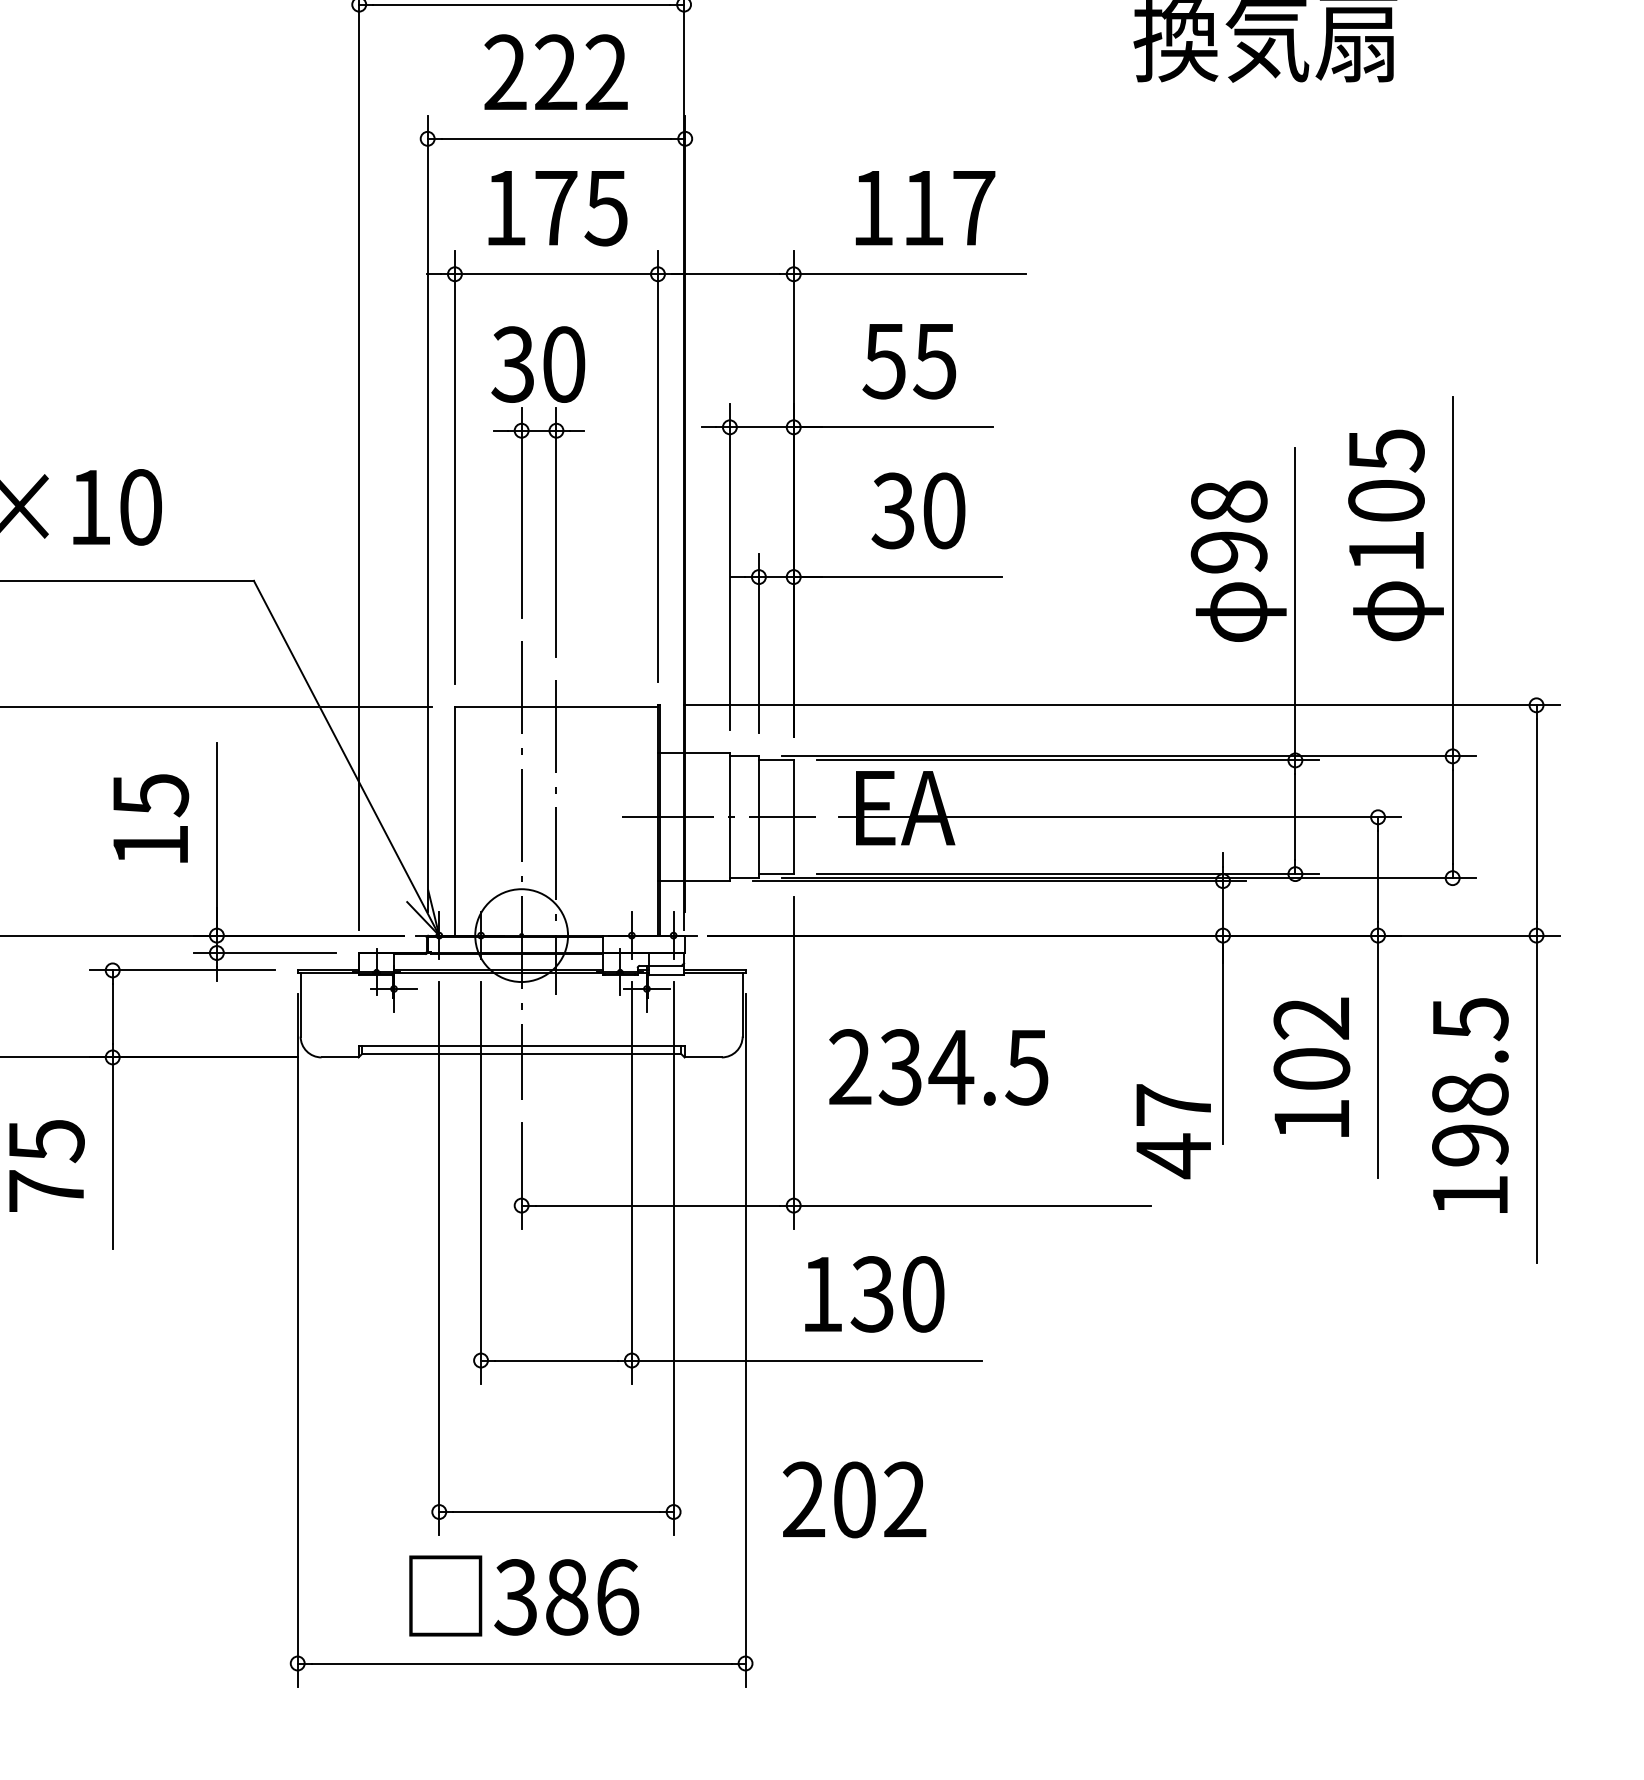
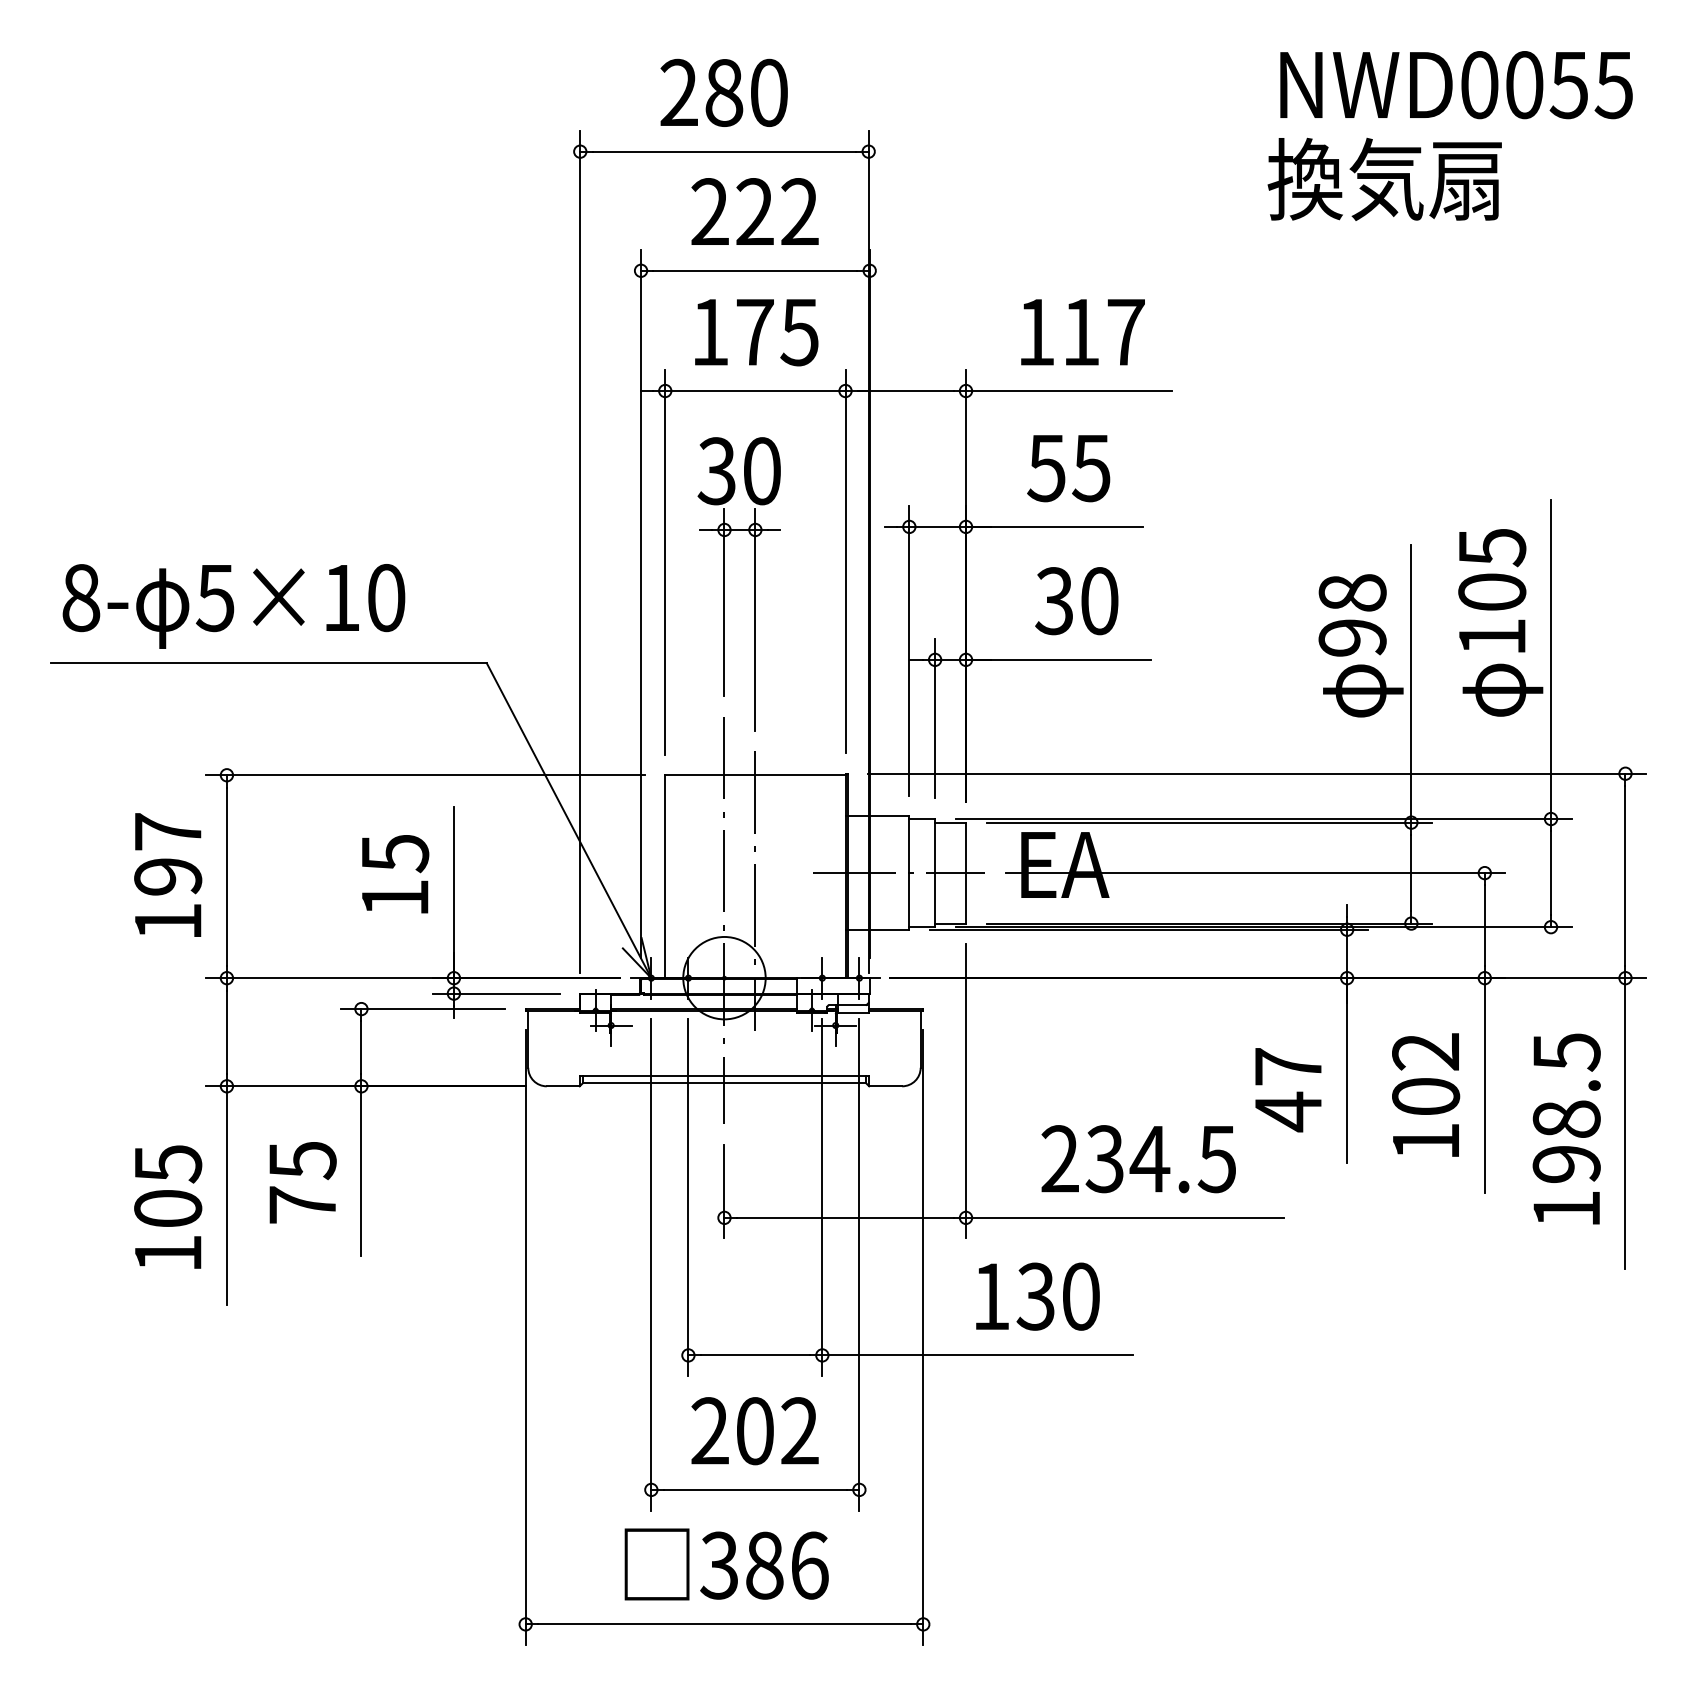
text: (938, 1067) -> (1138, 1159), moved
text: (1173, 1131) -> (1288, 1090), moved
text: (853, 1500) -> (754, 1431), moved

